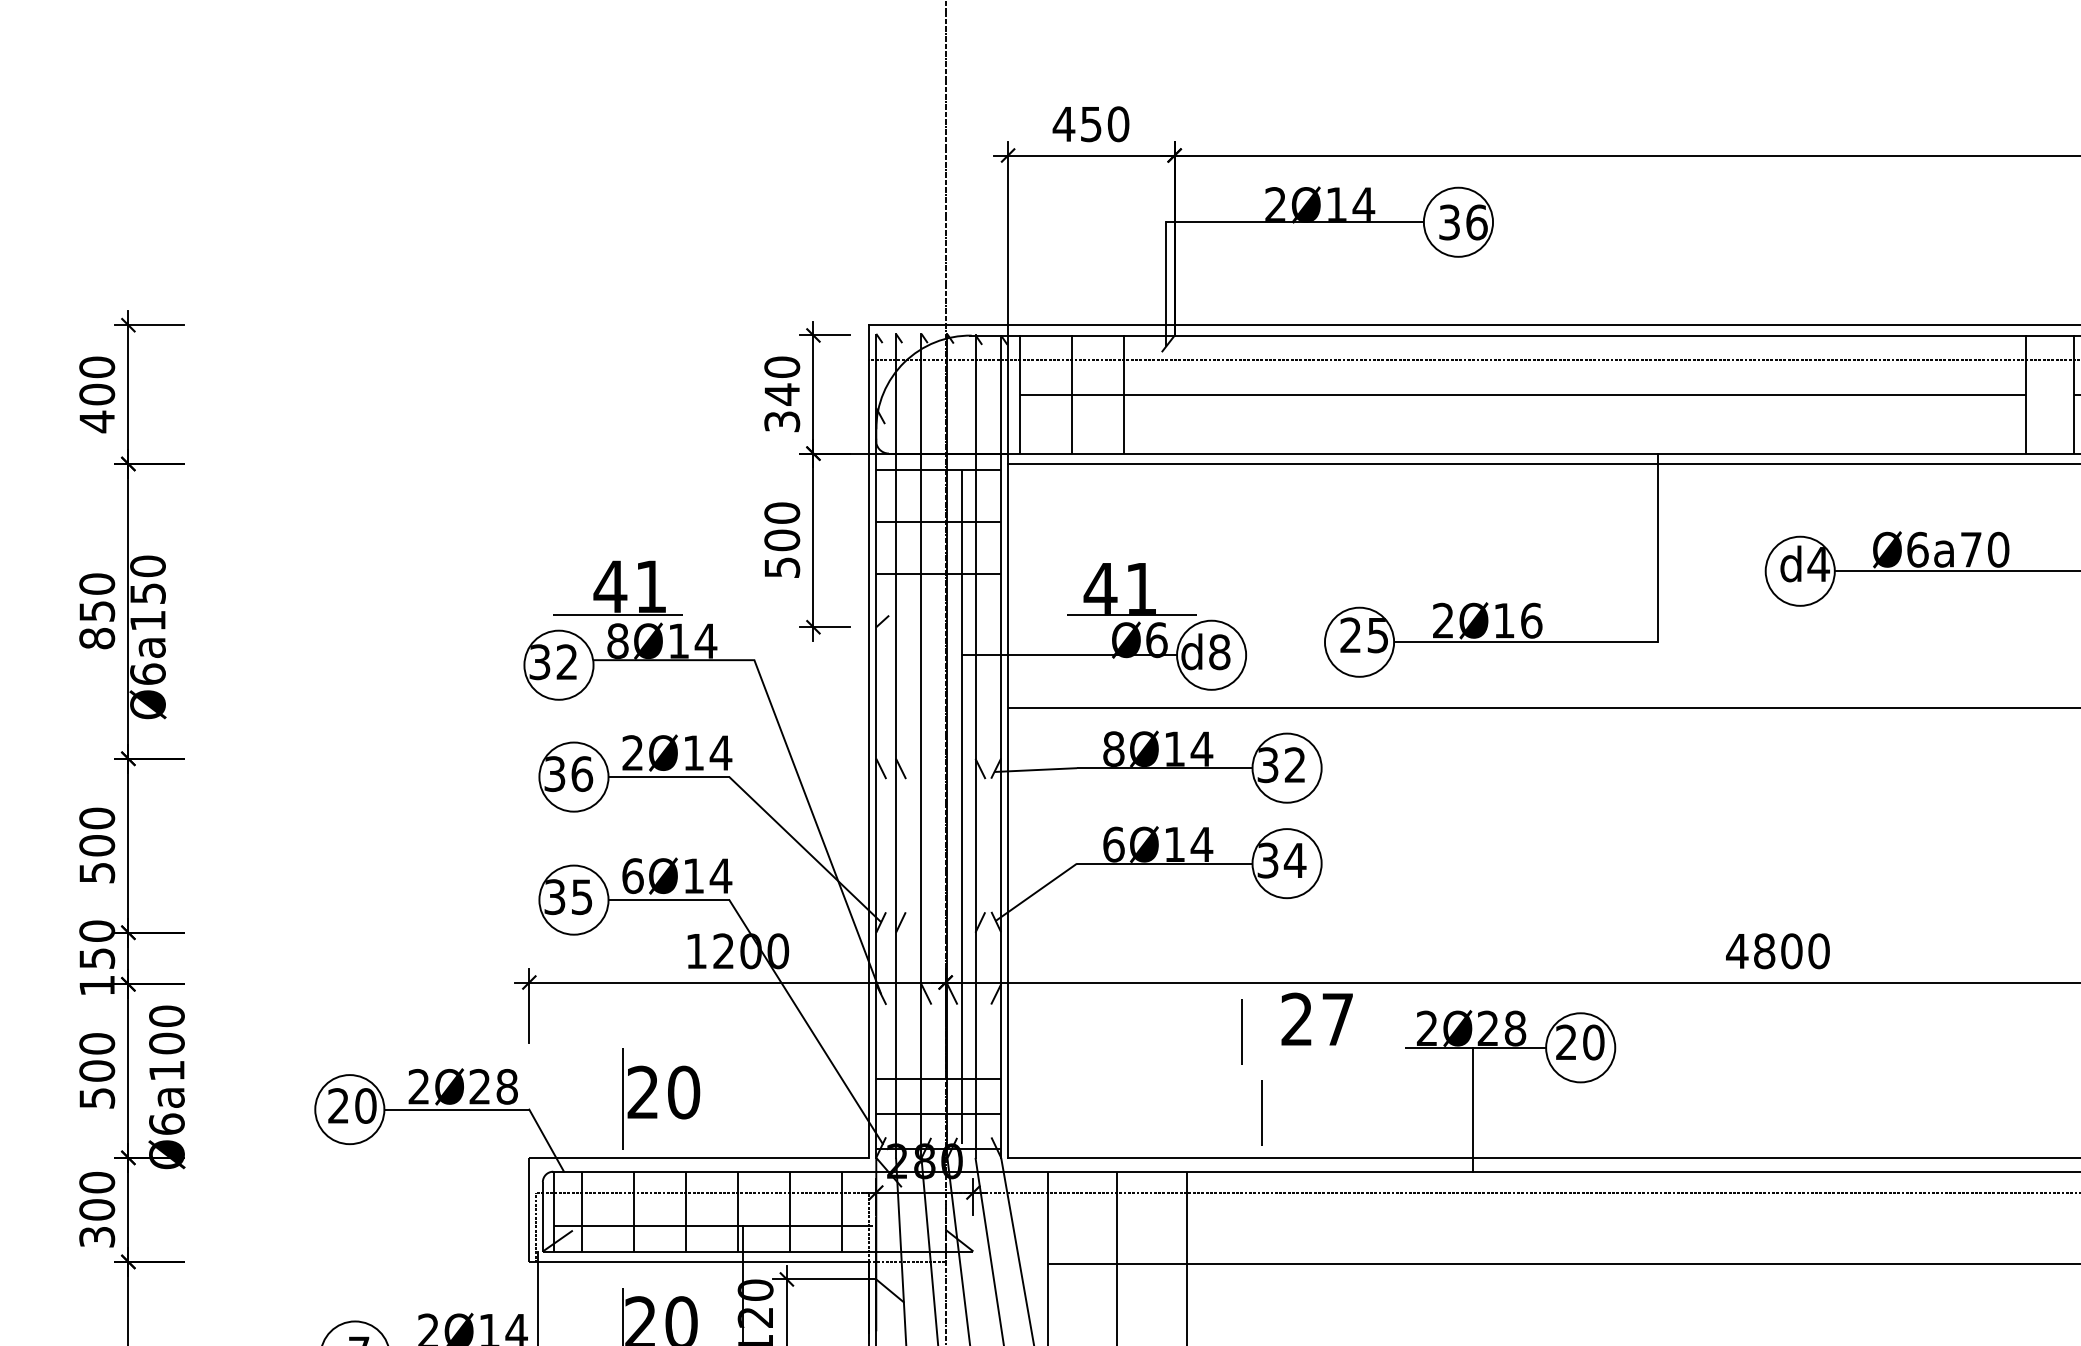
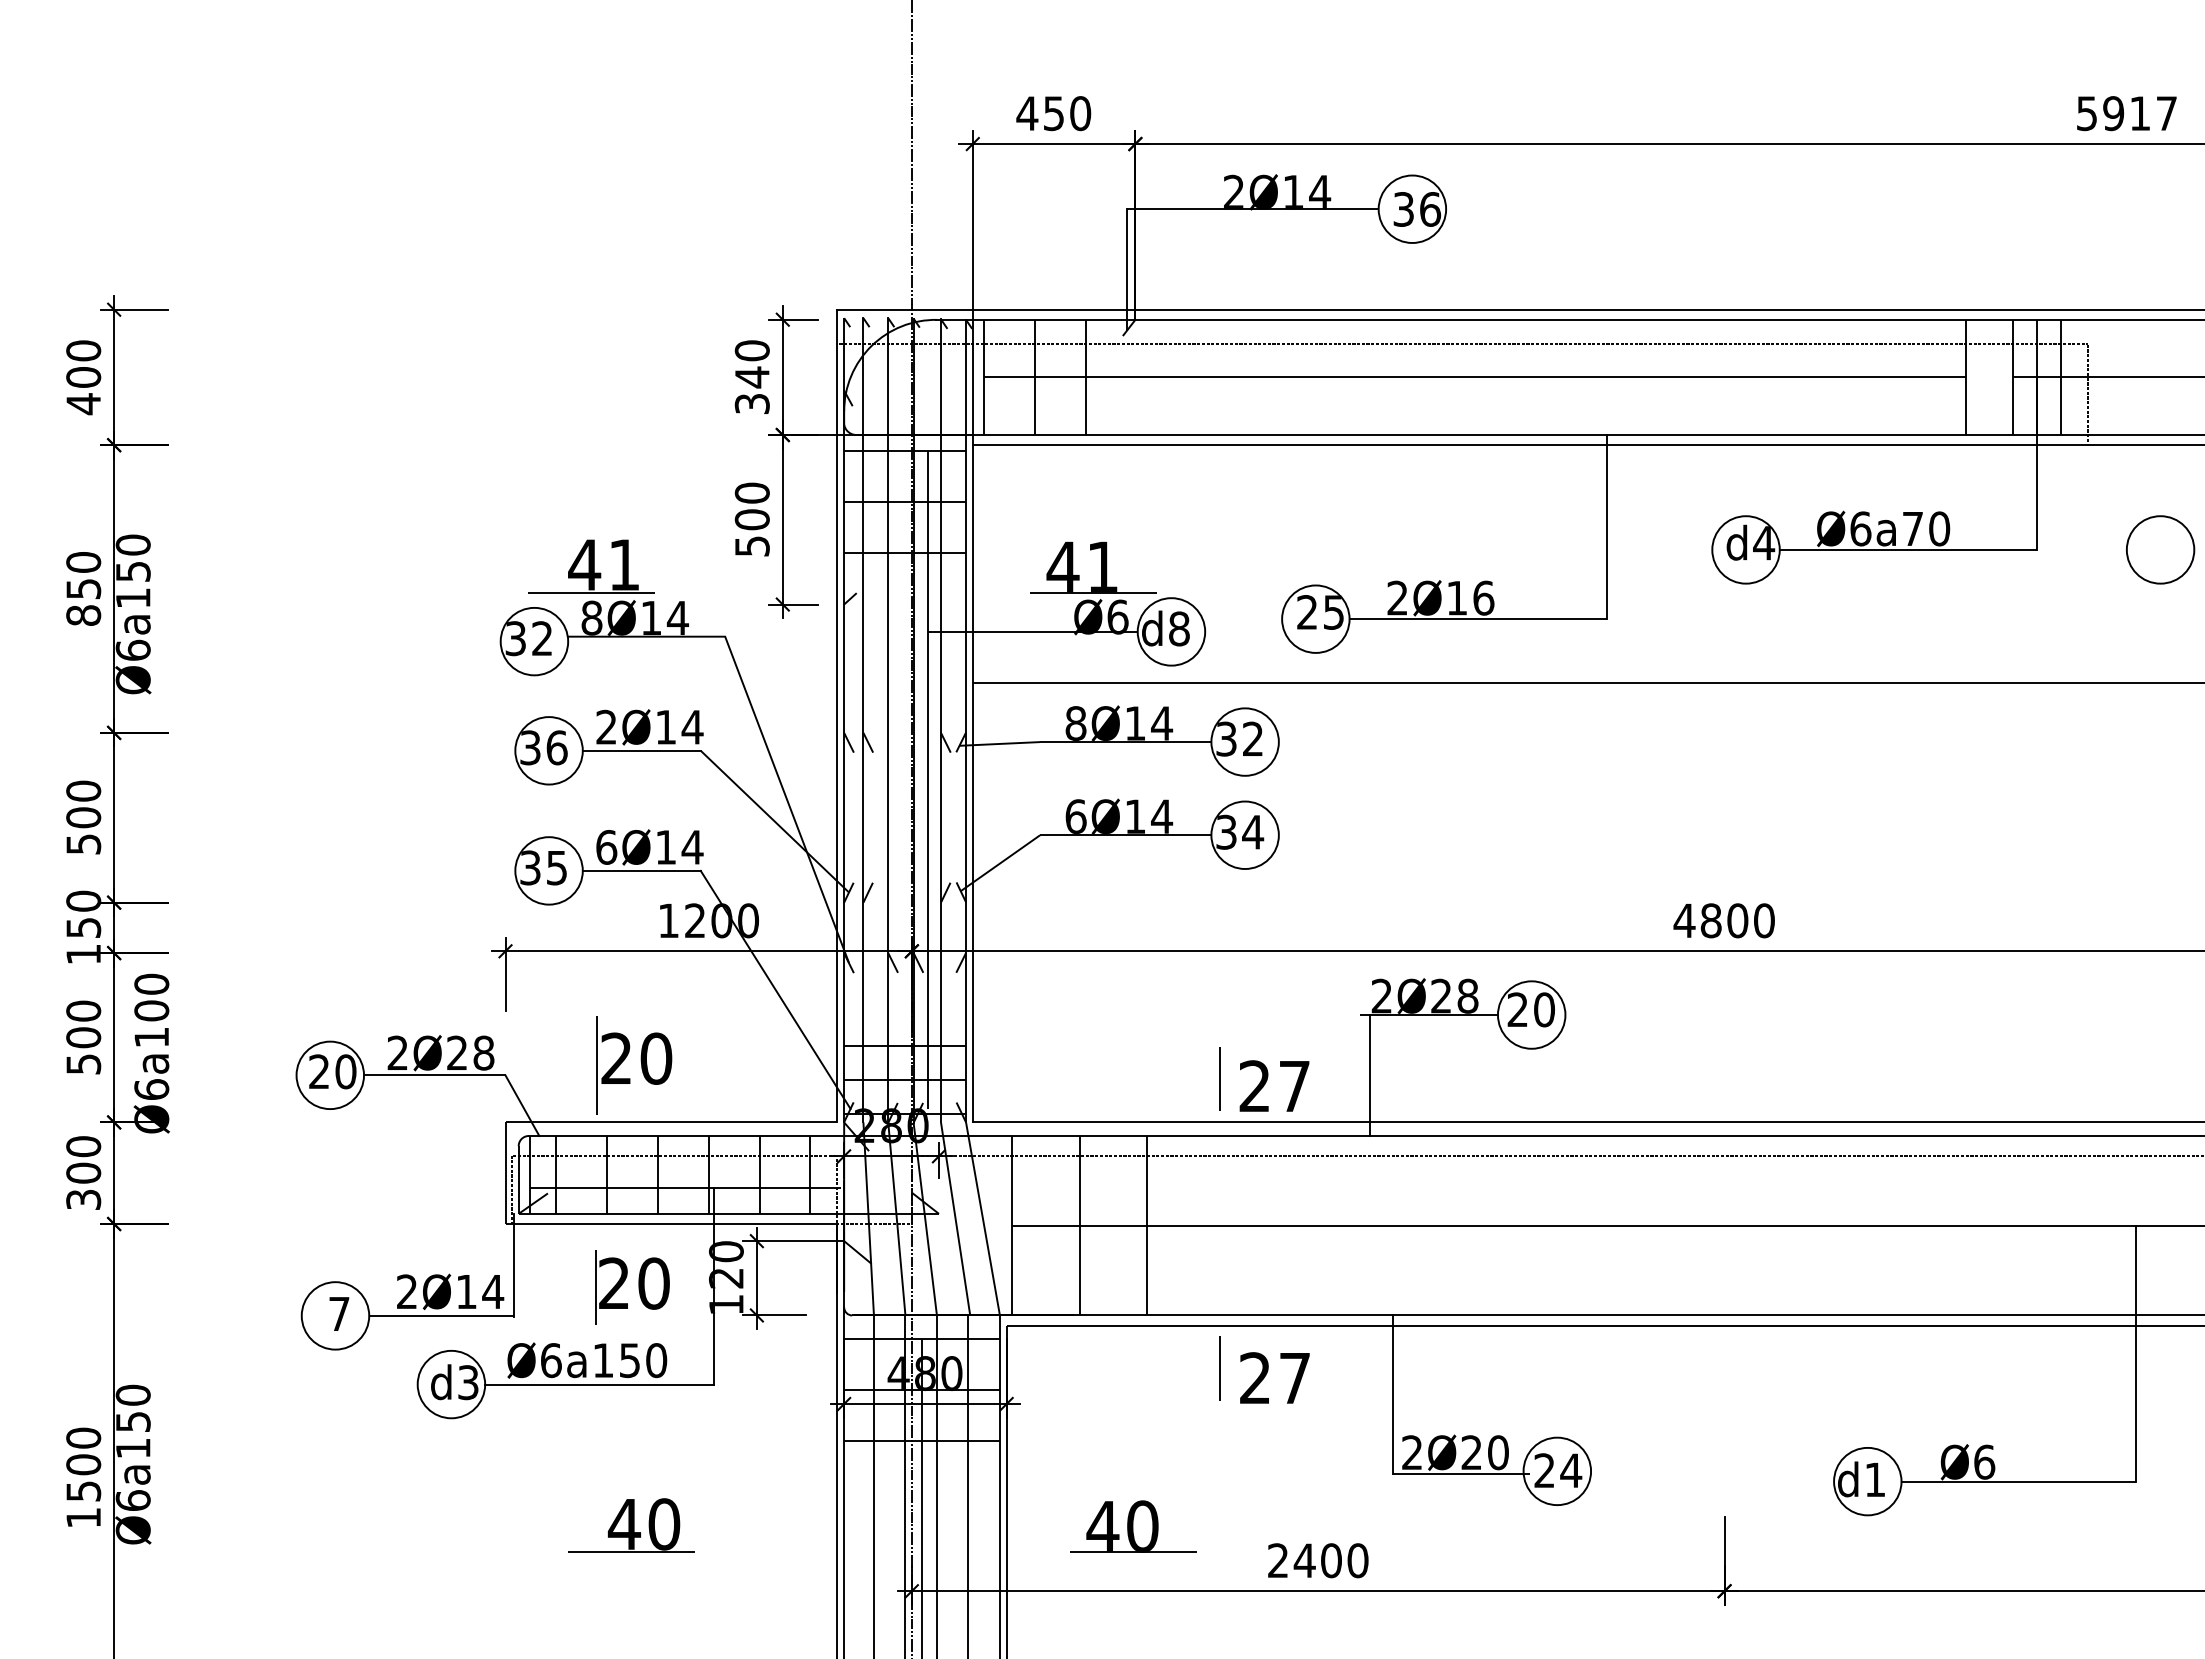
text: (1317, 1018) -> (1274, 1085), moved
line: (1241, 1031) -> (1200, 999), removed
line: (1472, 1108) -> (1370, 1074), moved

